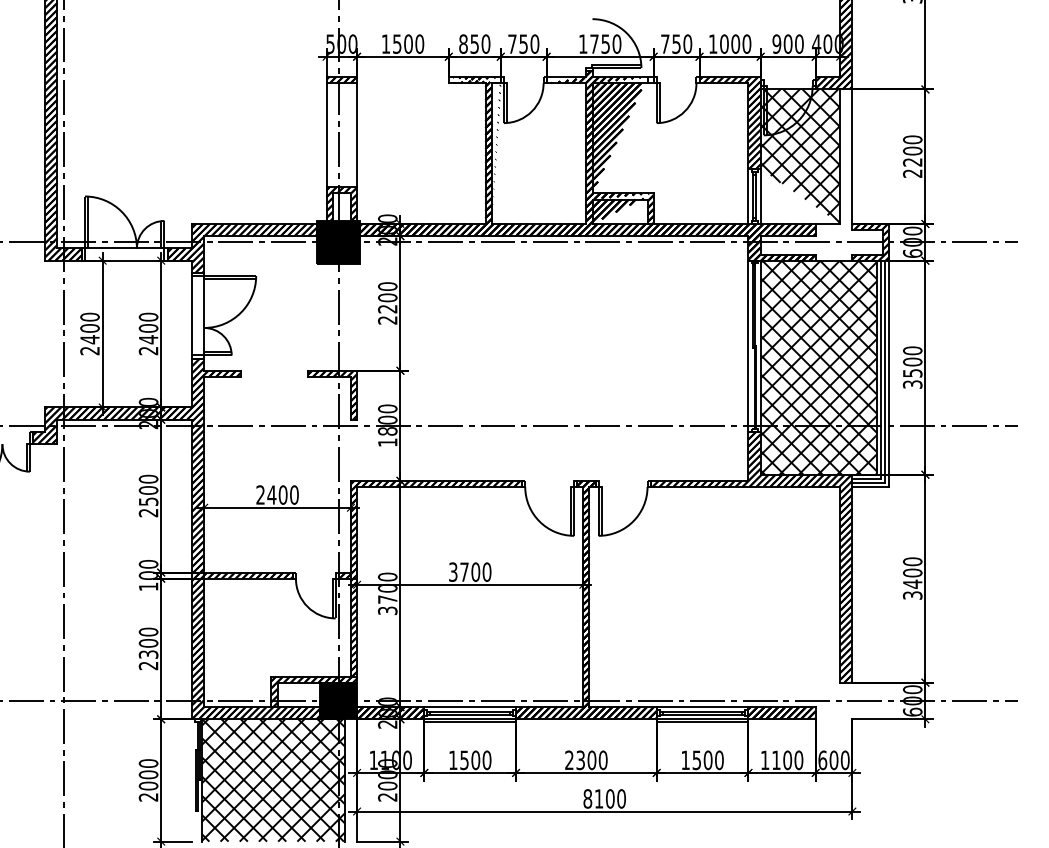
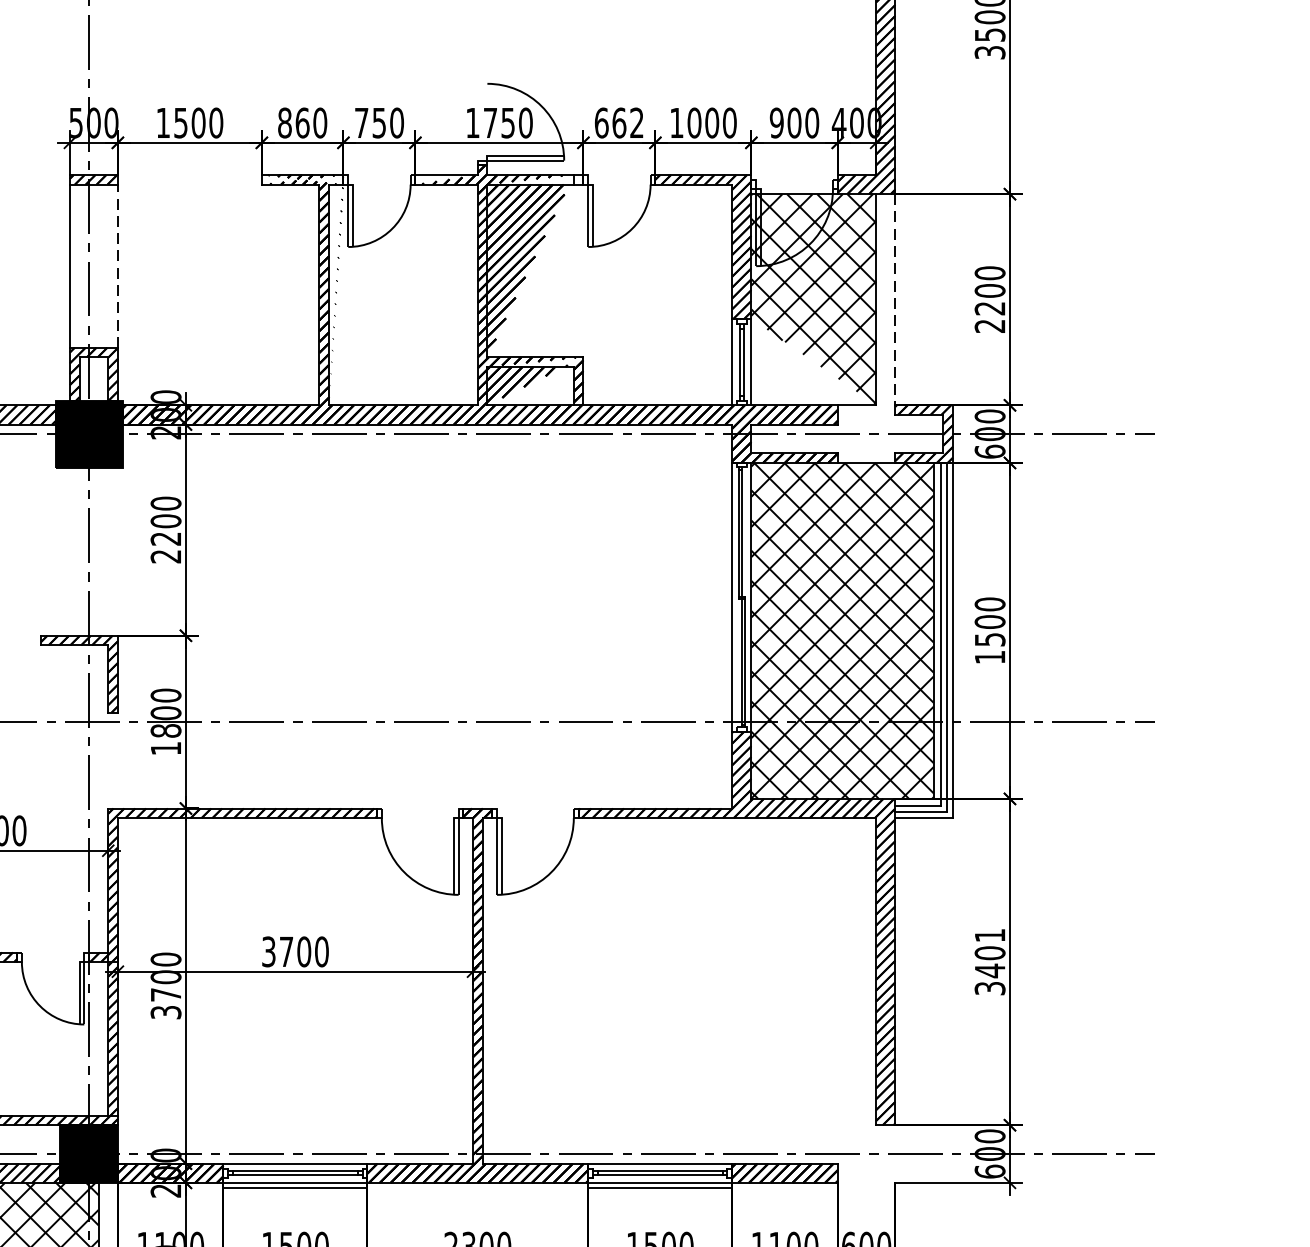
text: (474, 43) -> (302, 122), 850 -> 860
text: (676, 43) -> (619, 122), 750 -> 662
line: (357, 135) -> (118, 266), solid -> dashed
line: (852, 157) -> (895, 300), solid -> dashed
text: (912, 384) -> (989, 657), 3500 -> 1500
text: (912, 561) -> (989, 935), 3400 -> 3401

